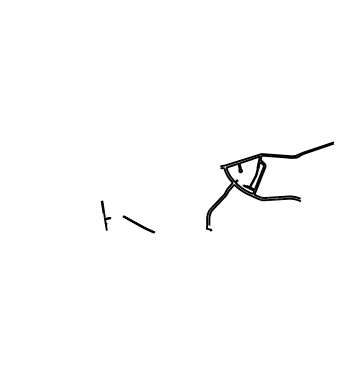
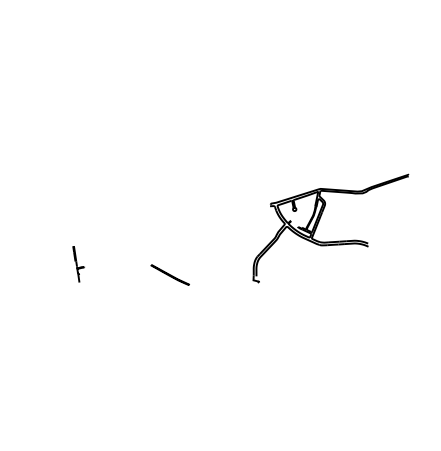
part: (105, 215) -> (77, 264), moved

